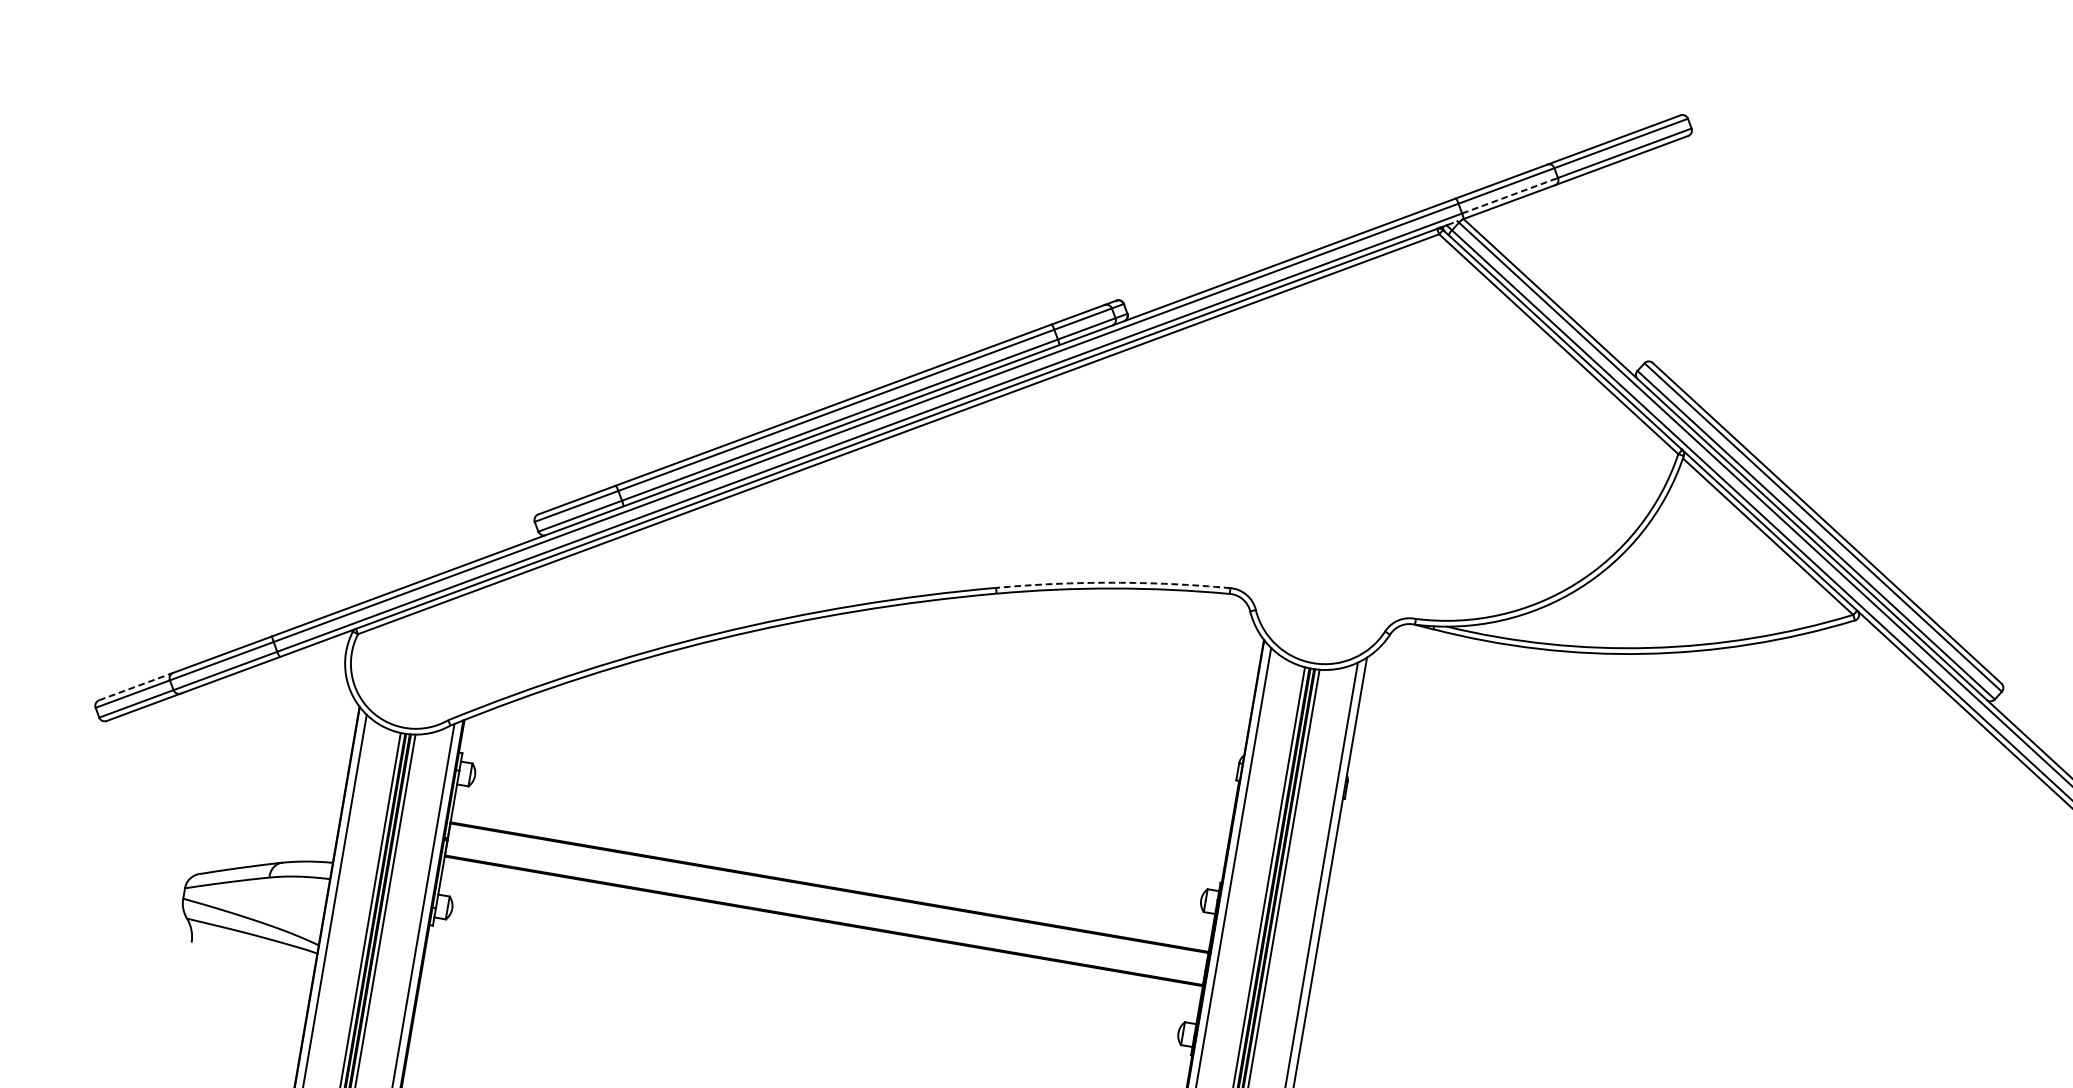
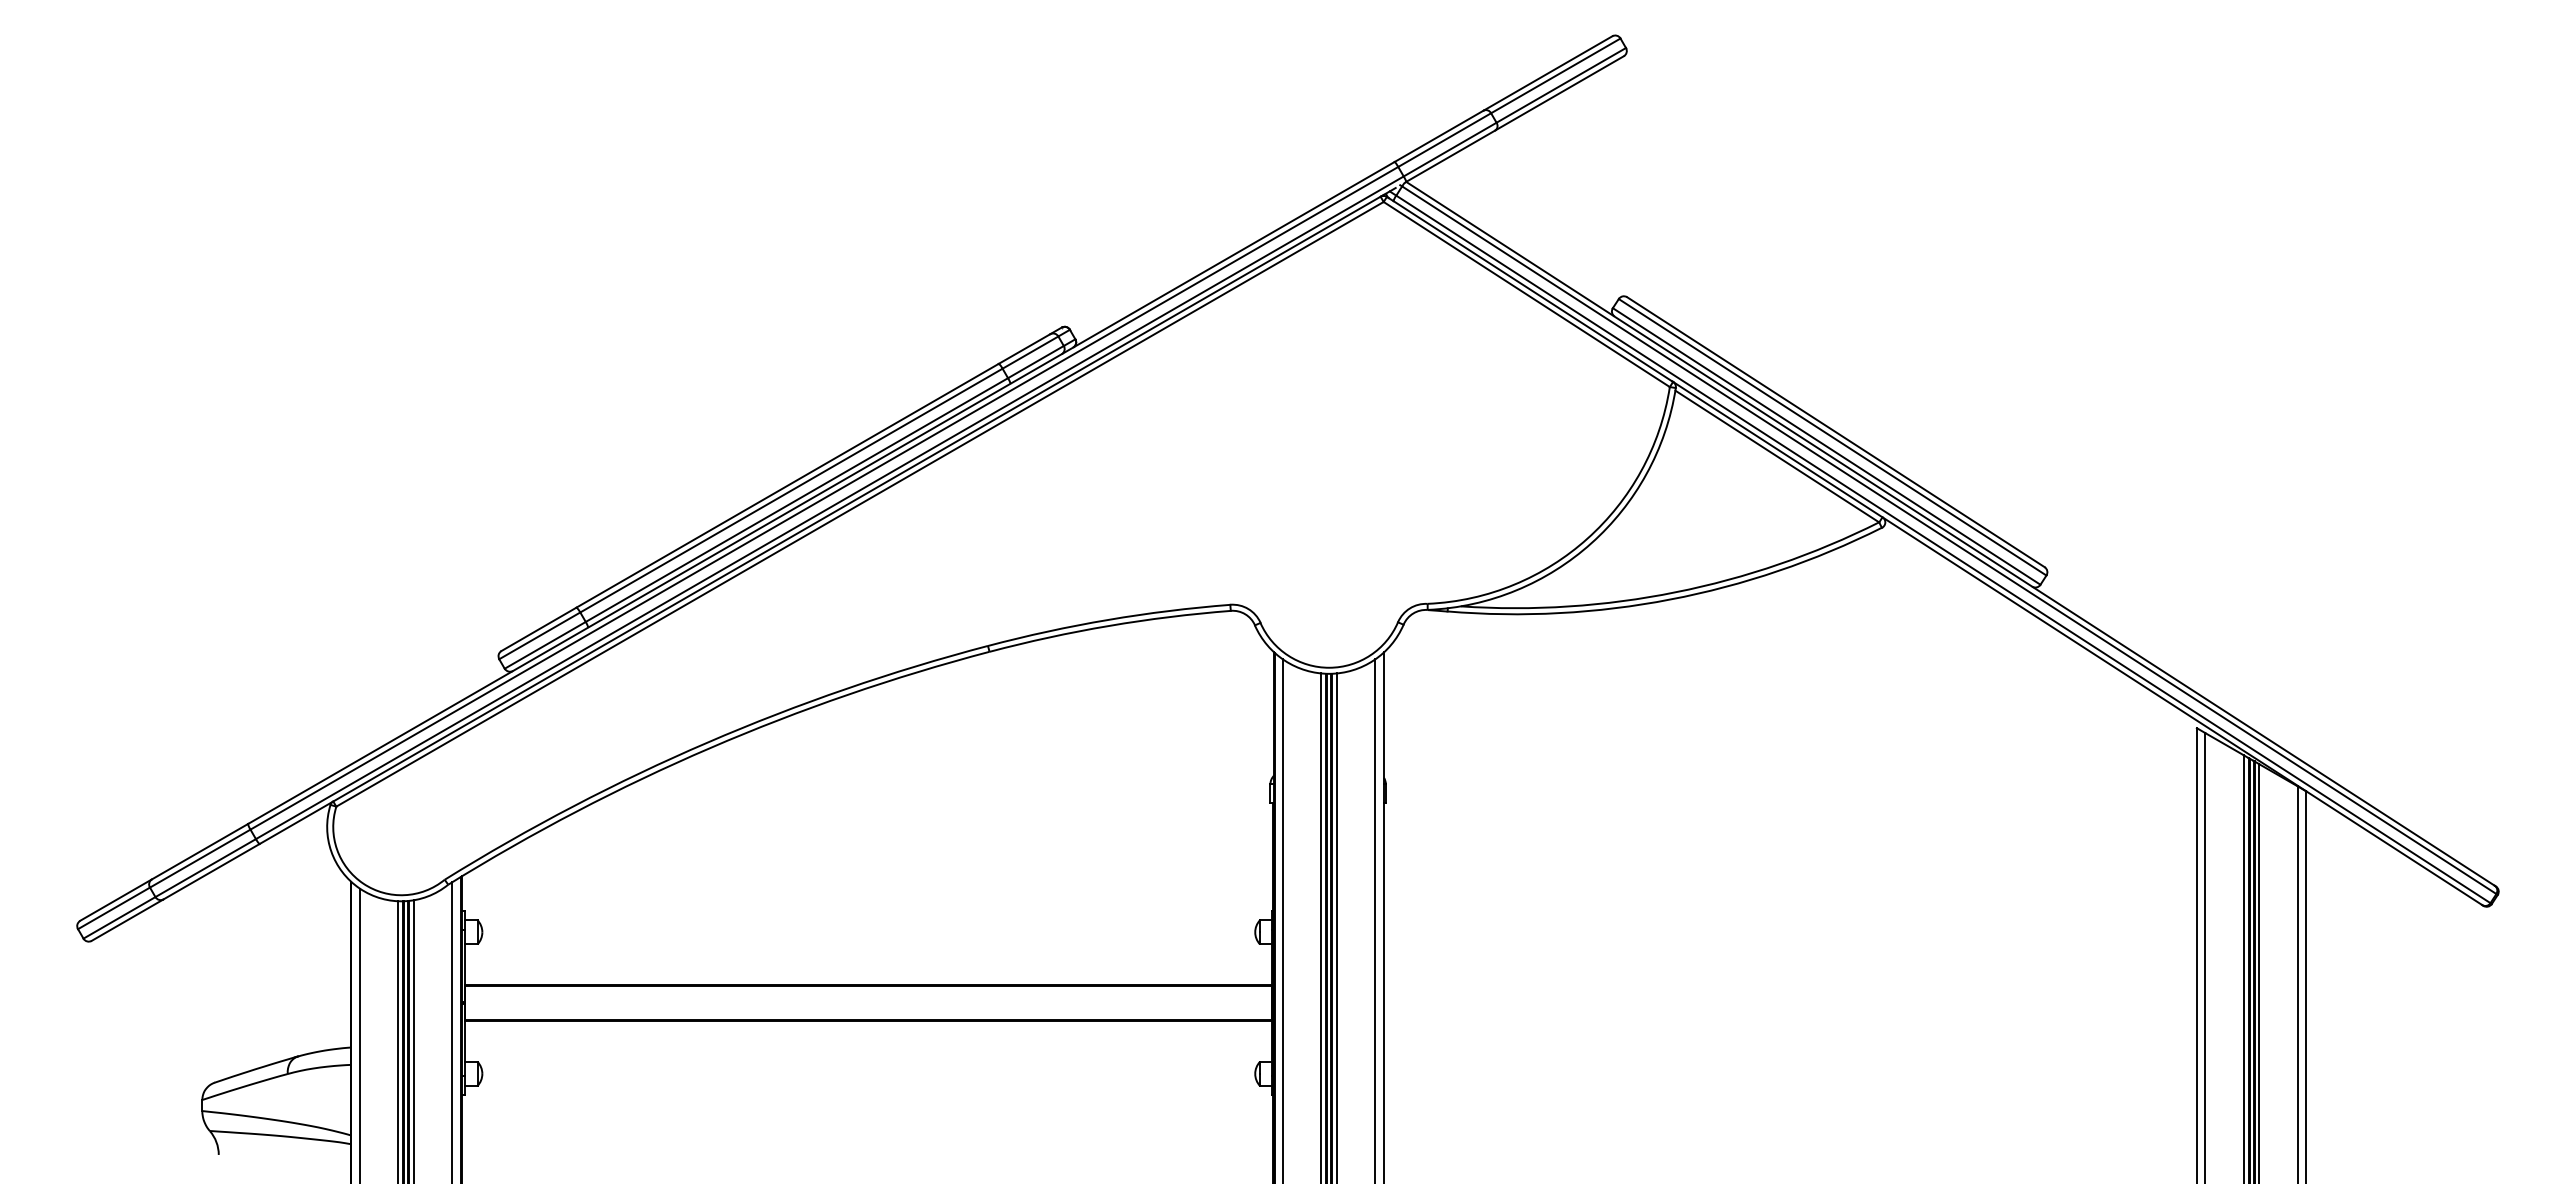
line: (1510, 195) -> (1450, 149), dashed -> solid
arc: (1113, 582) -> (1108, 619), dashed -> solid
line: (136, 686) -> (116, 899), dashed -> solid

